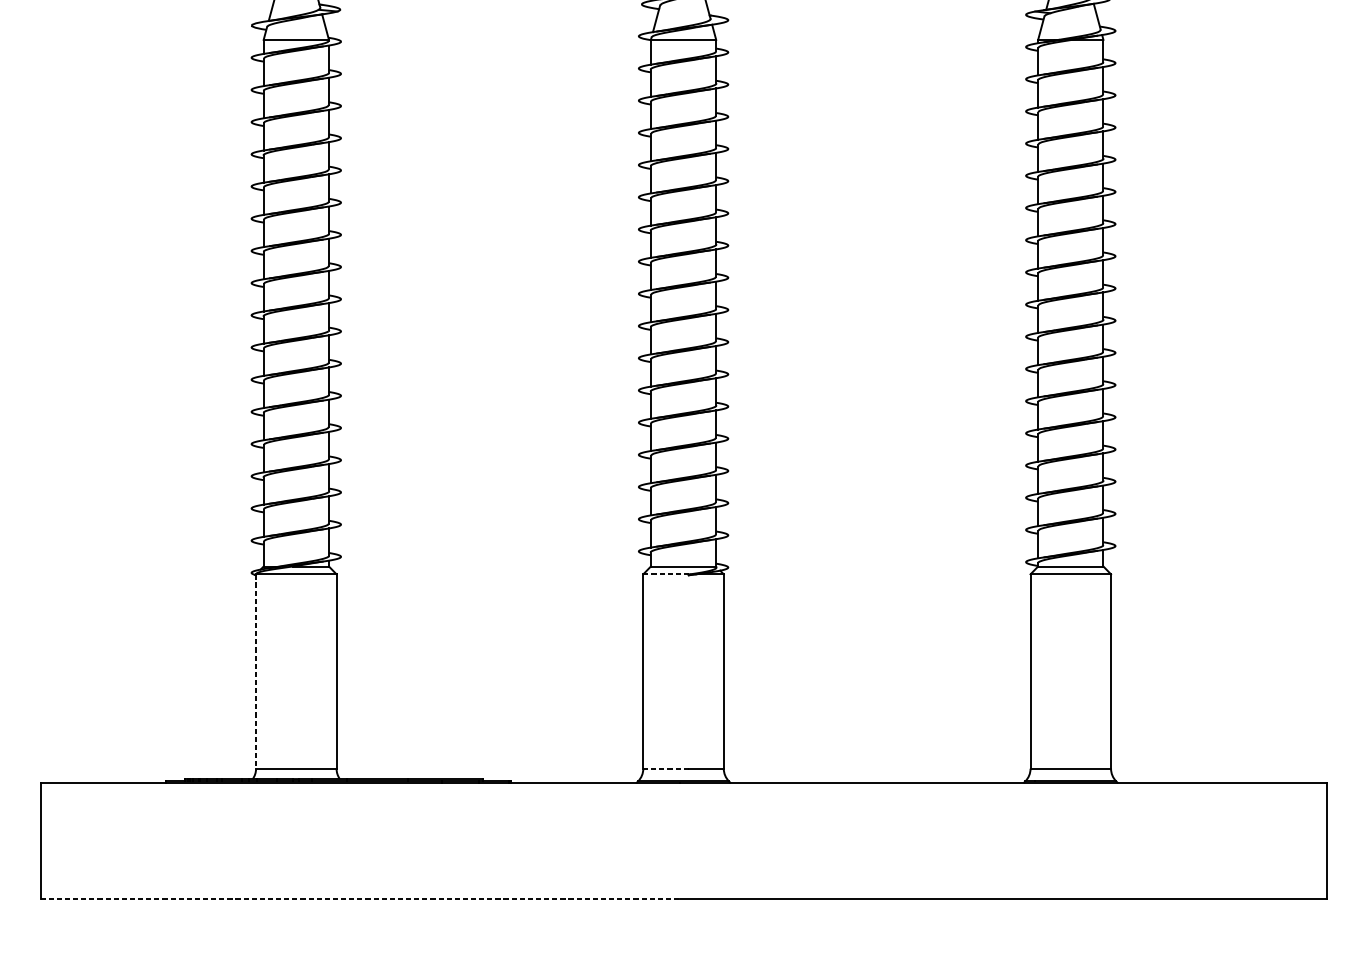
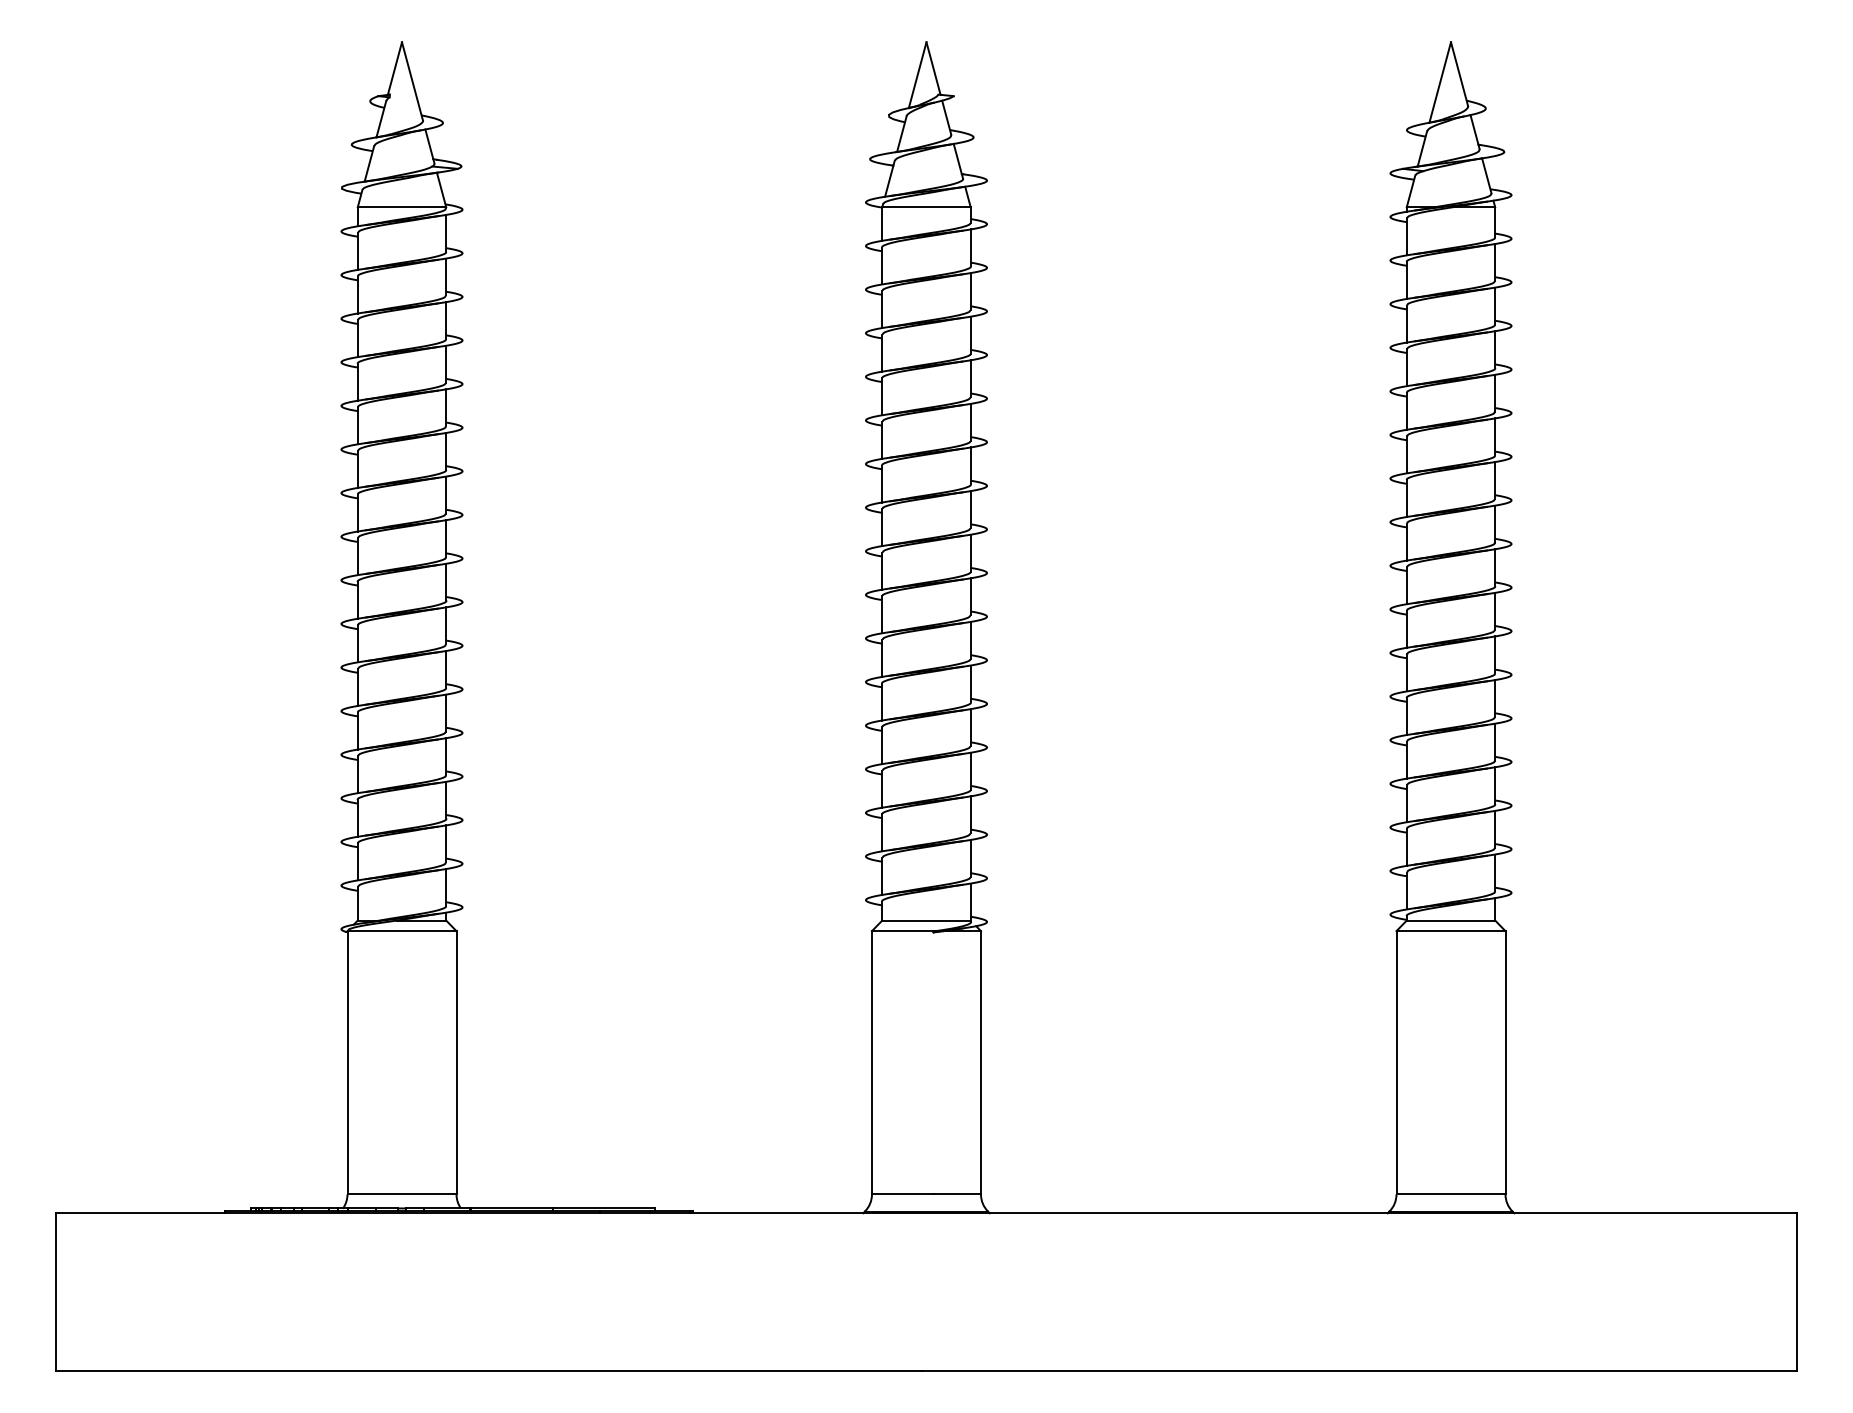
line: (666, 574) -> (903, 931), dashed -> solid
line: (256, 671) -> (347, 1062), dashed -> solid
line: (665, 768) -> (902, 1194), dashed -> solid
line: (360, 898) -> (489, 1370), dashed -> solid

